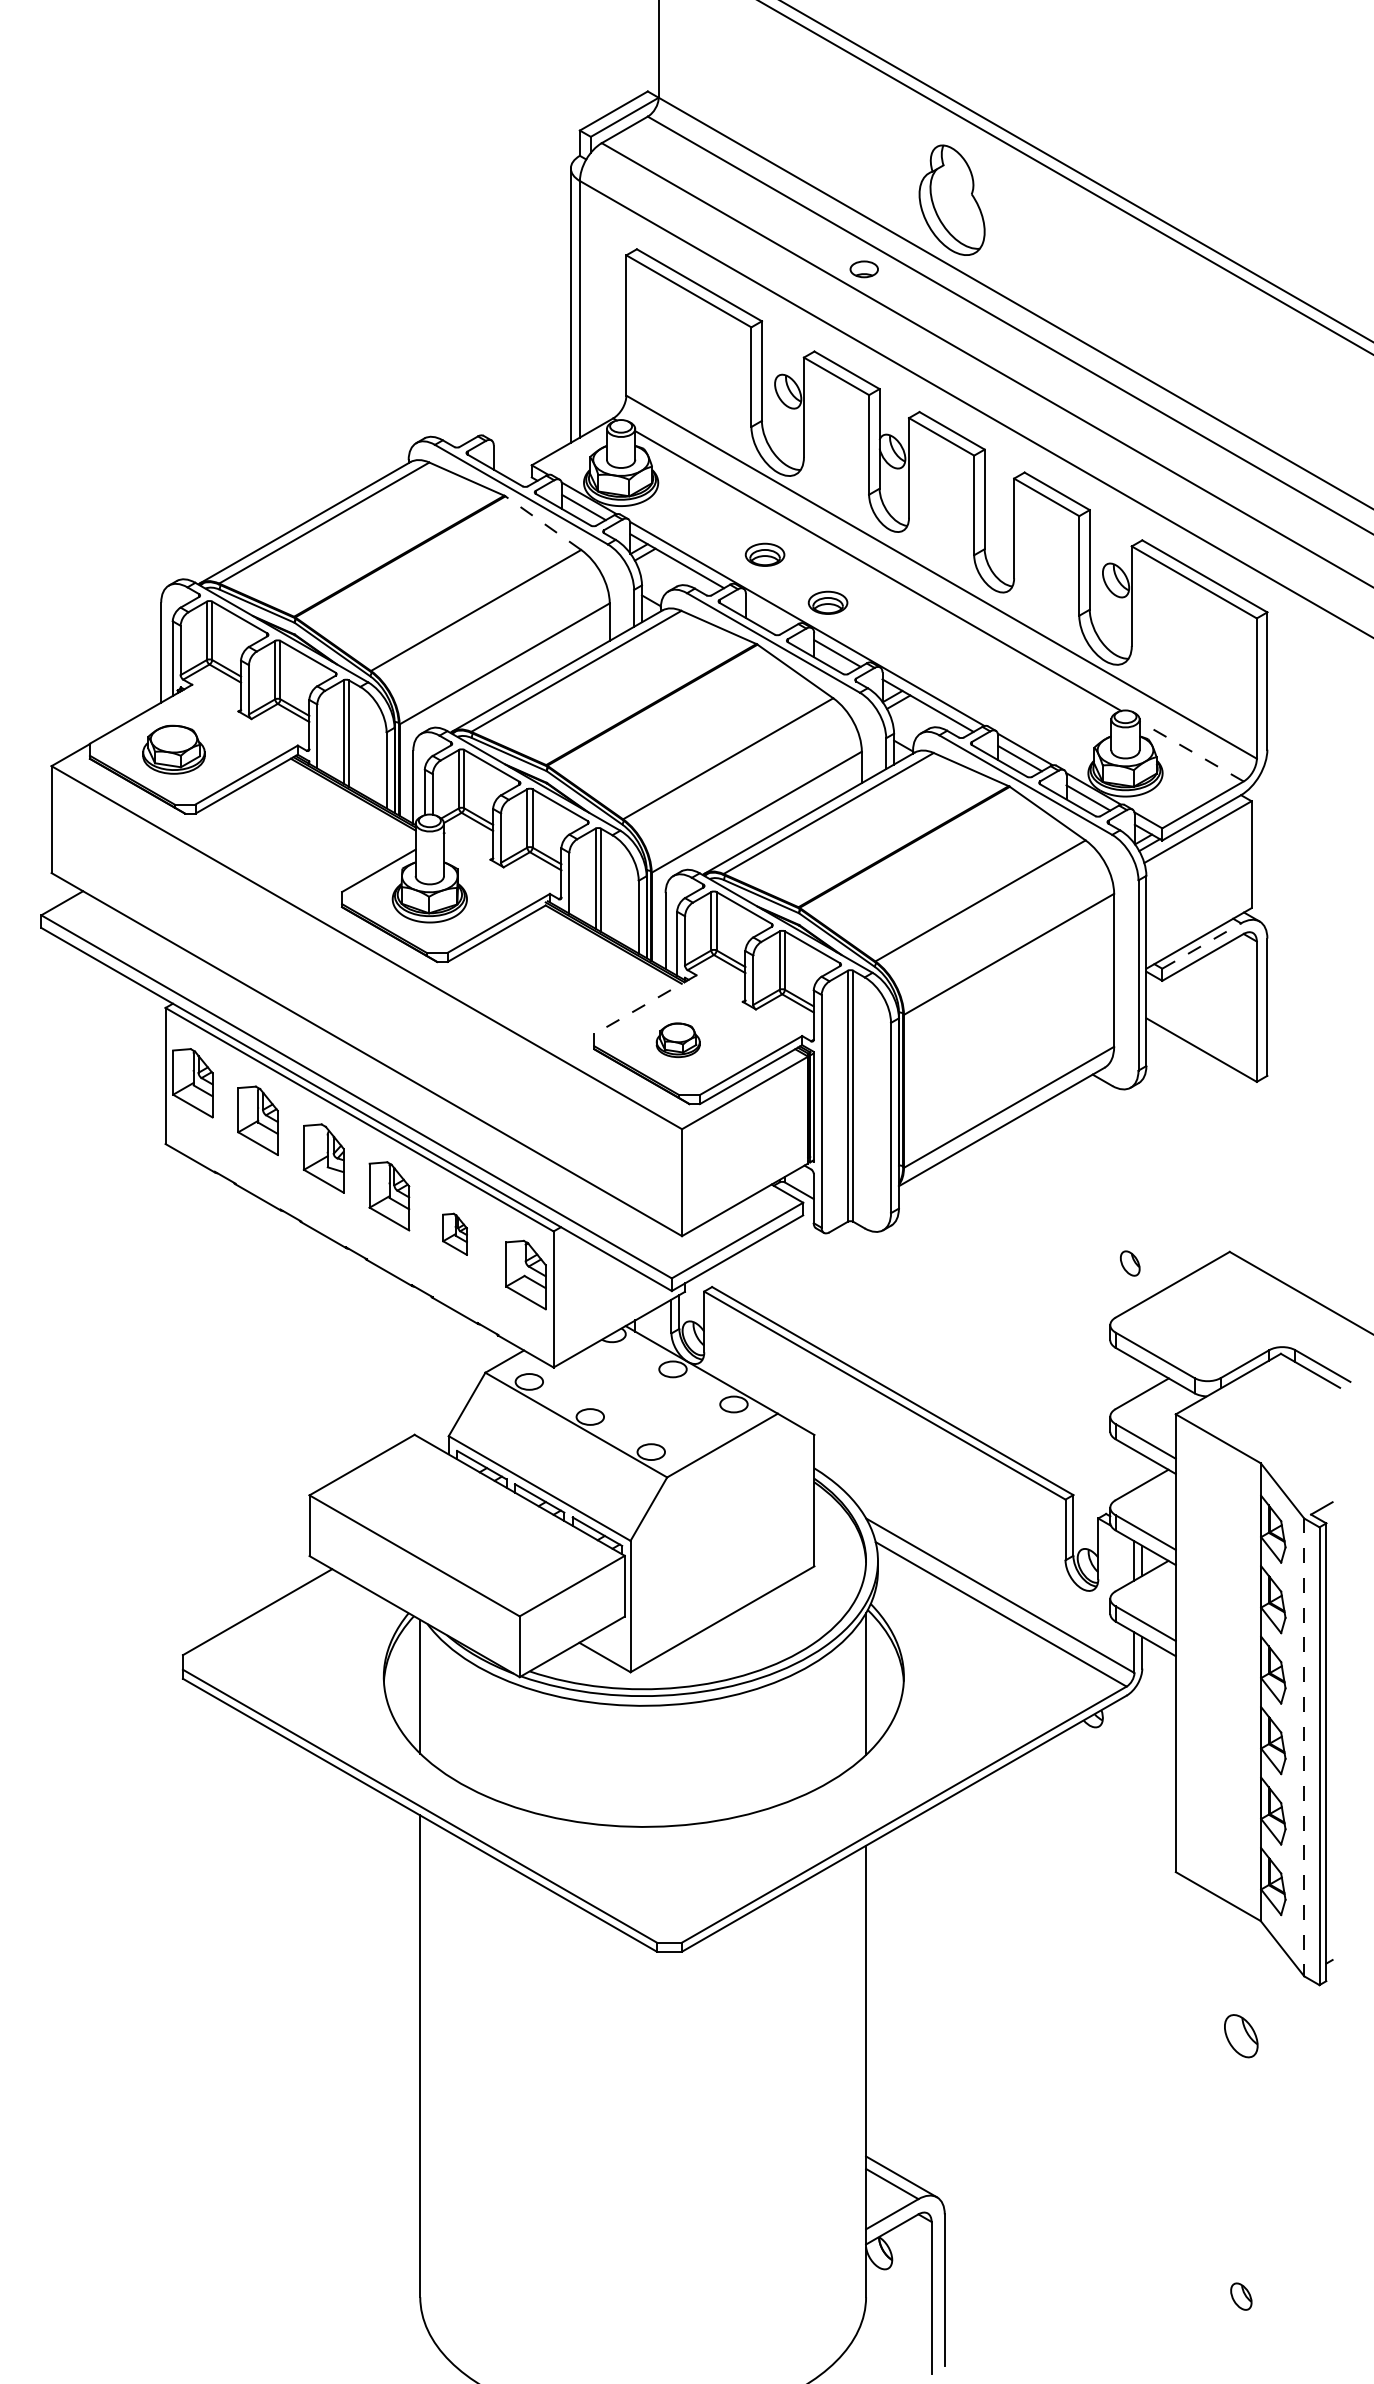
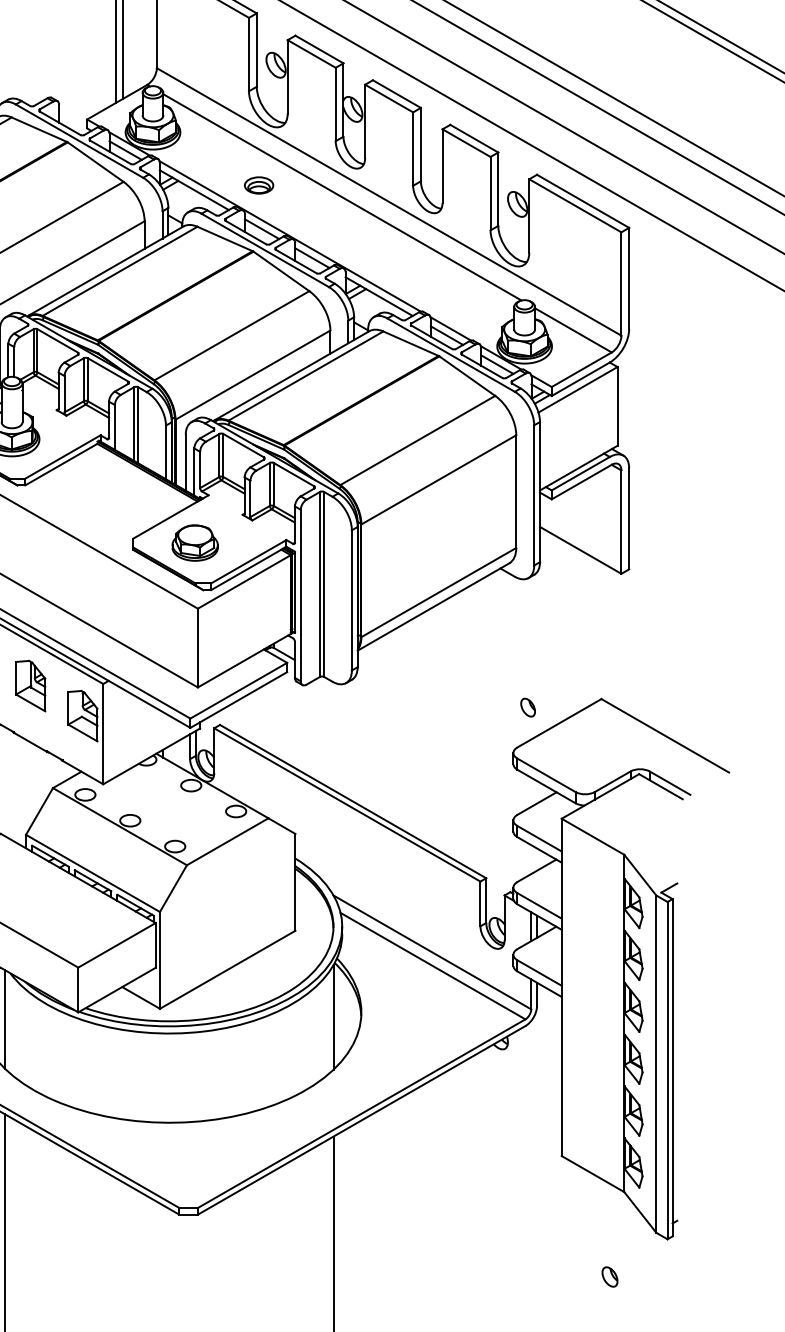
line: (542, 522) -> (95, 161), dashed -> solid
part: (827, 602) -> (305, 220), removed
line: (768, 613) -> (261, 228), added
line: (1191, 751) -> (573, 330), dashed -> solid
line: (1202, 945) -> (581, 473), dashed -> solid
line: (645, 1004) -> (170, 516), dashed -> solid
part: (677, 1040) -> (194, 543), size x1.43
part: (454, 1234) -> (30, 686), size x1.67
line: (1304, 1747) -> (656, 1064), dashed -> solid
part: (1241, 2036) -> (610, 1277), size x0.62

